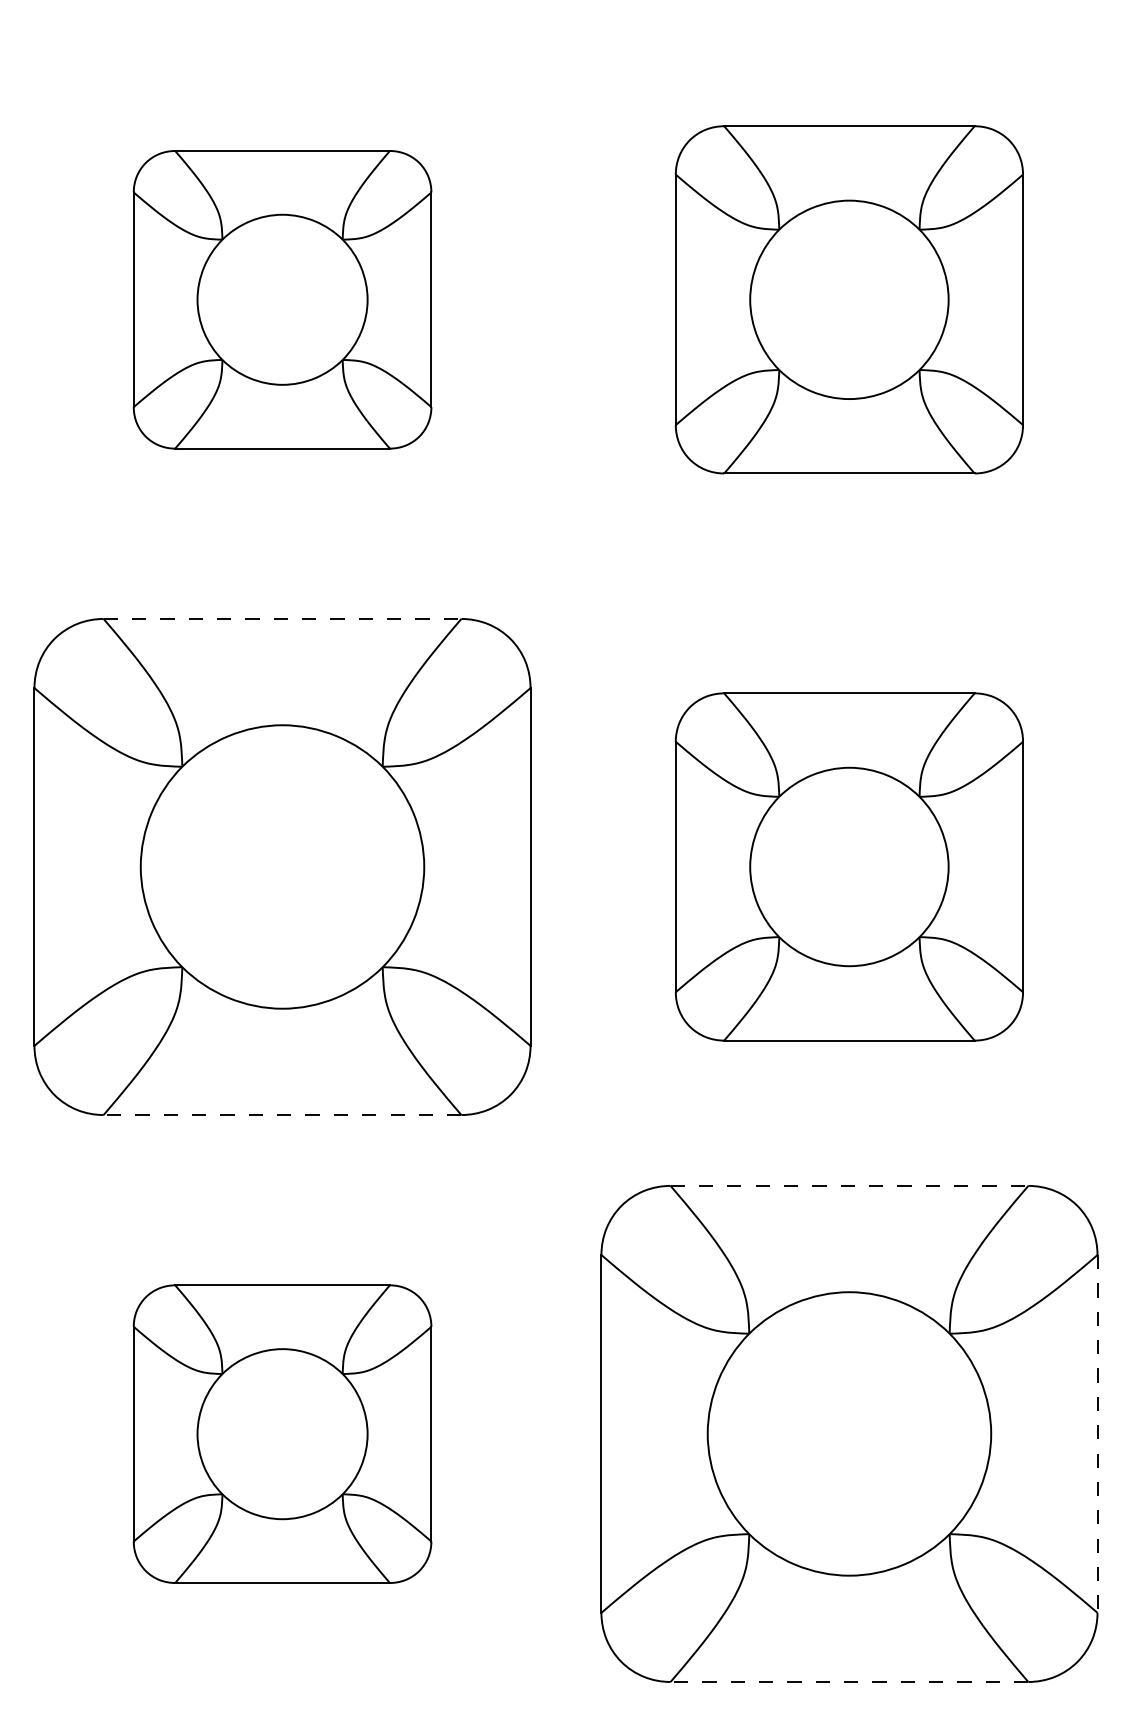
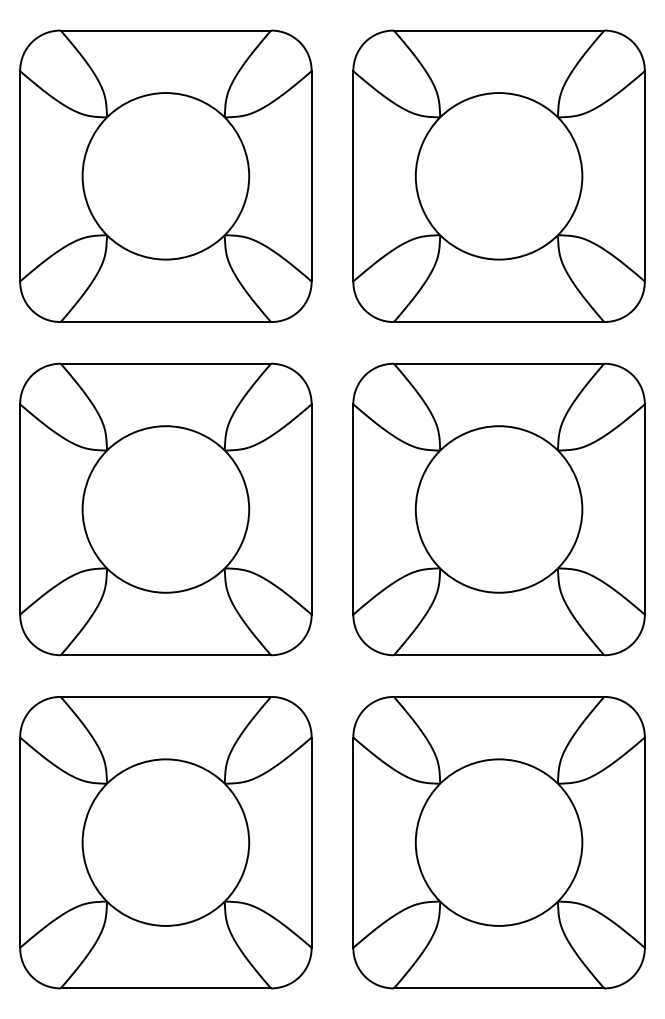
part: (281, 298) -> (165, 175), size x1.67
part: (848, 298) -> (498, 175), size x1.43
line: (283, 618) -> (166, 363), dashed -> solid
part: (848, 867) -> (498, 509), size x1.43
line: (281, 1115) -> (165, 655), dashed -> solid
line: (850, 1185) -> (499, 696), dashed -> solid
part: (281, 1433) -> (165, 842), size x1.67
line: (1096, 1435) -> (644, 843), dashed -> solid
line: (848, 1682) -> (498, 988), dashed -> solid

